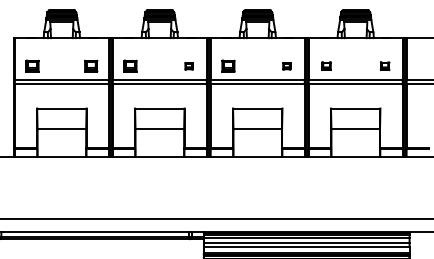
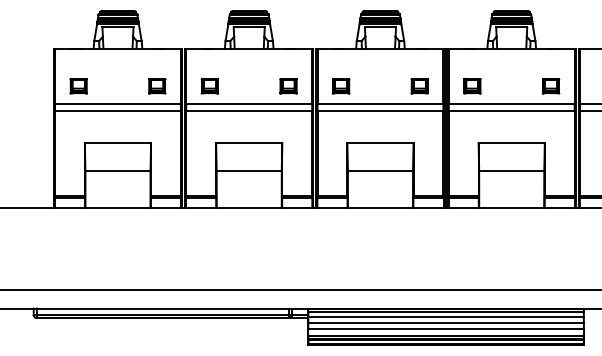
part: (189, 66) -> (288, 86), size x1.67
part: (286, 66) -> (419, 86), size x1.67
part: (326, 66) -> (472, 86), size x1.43
part: (385, 66) -> (551, 86), size x1.43

